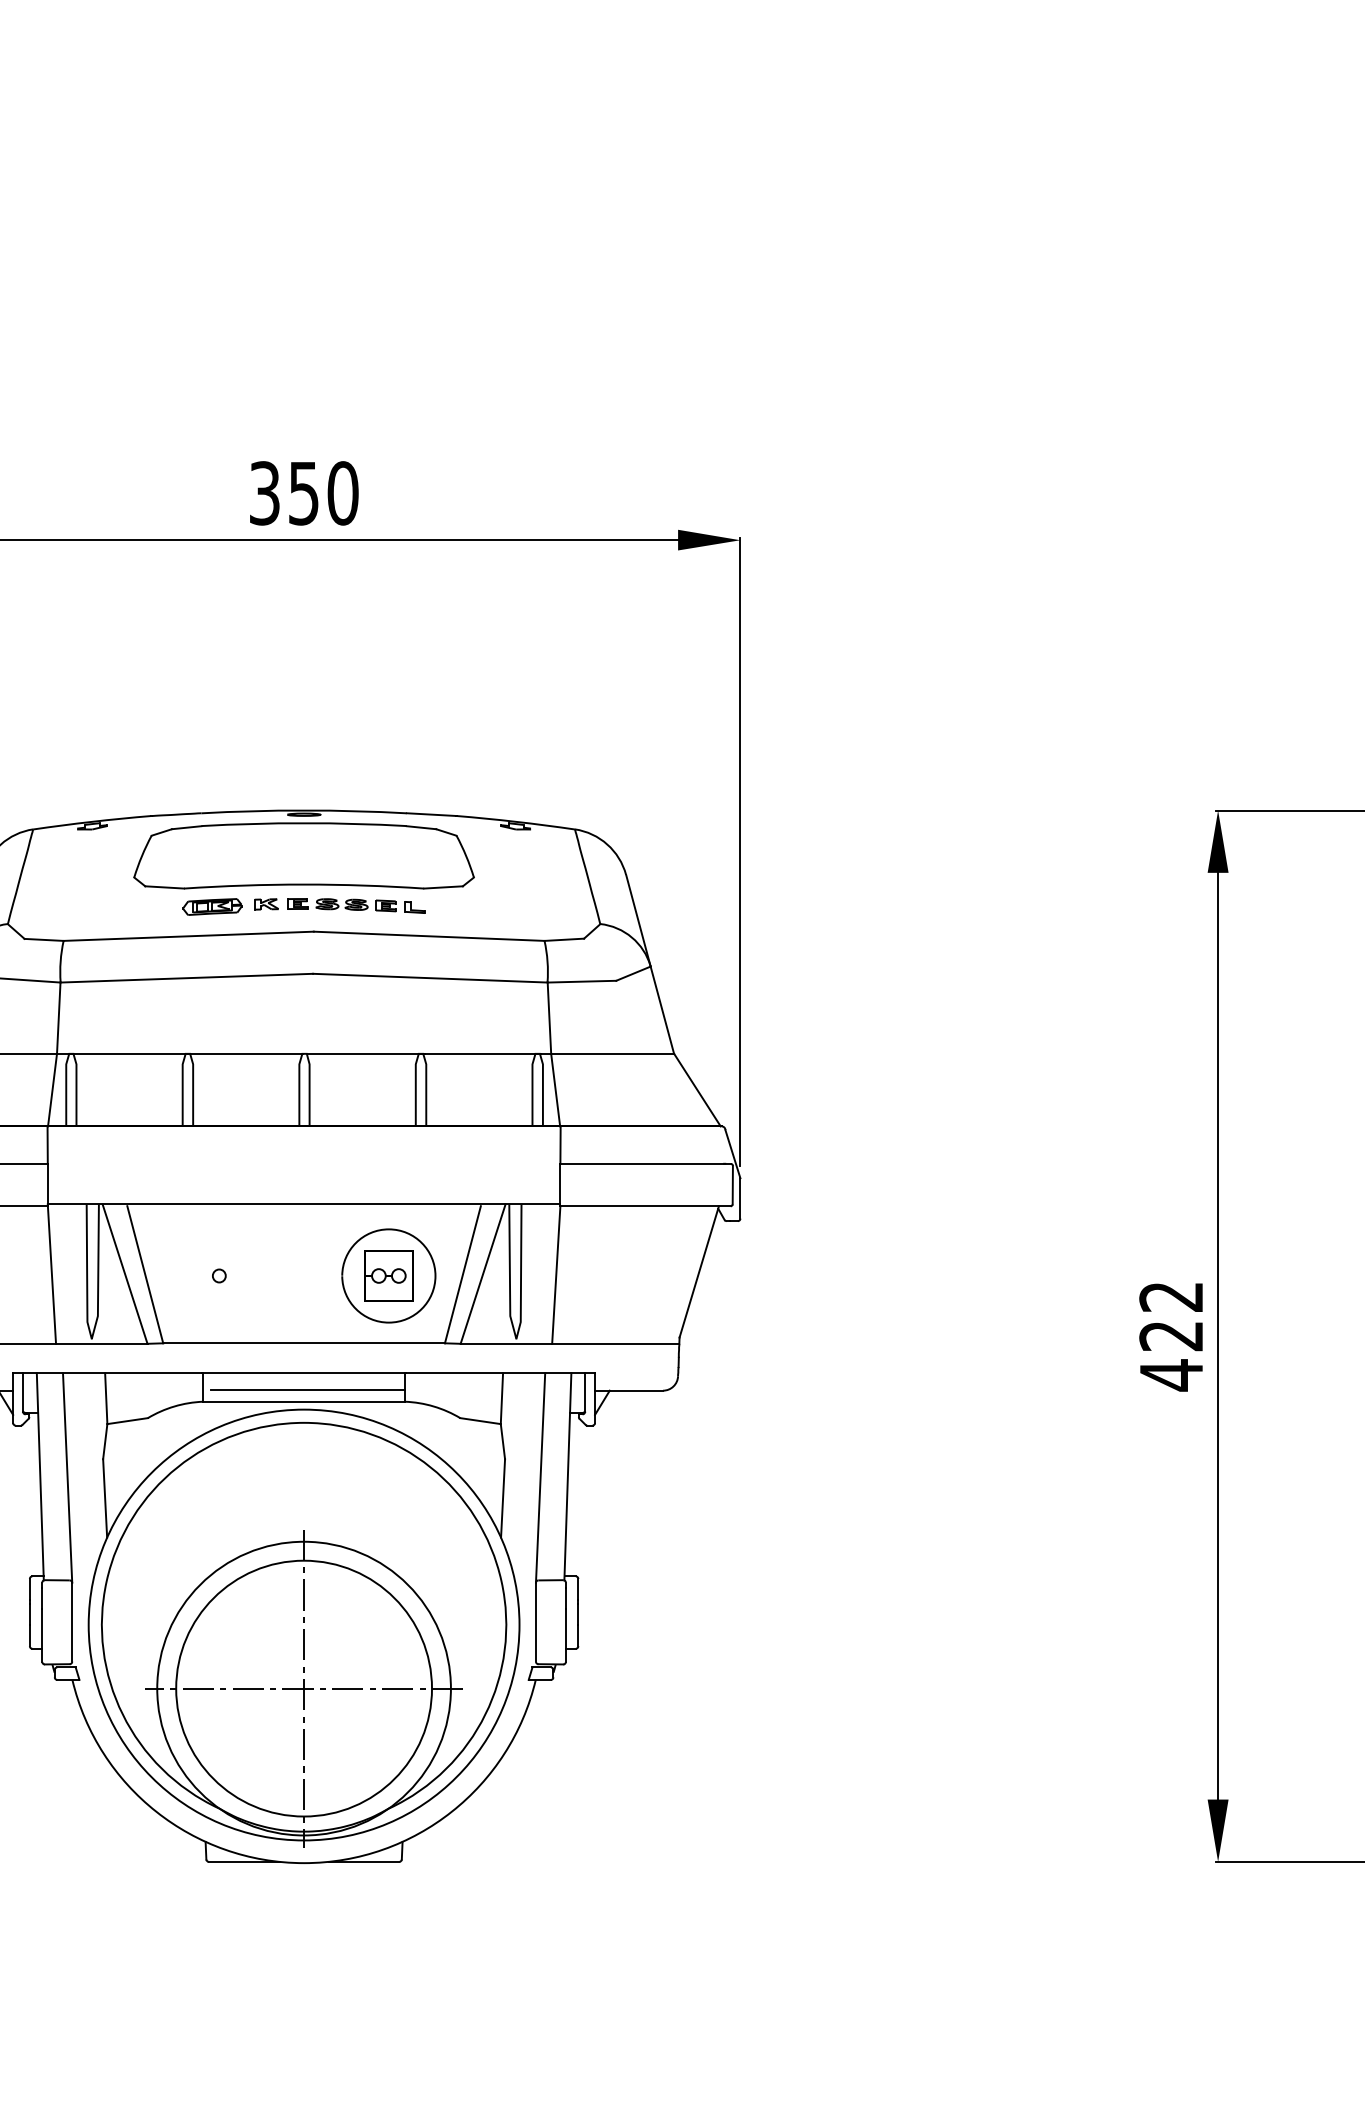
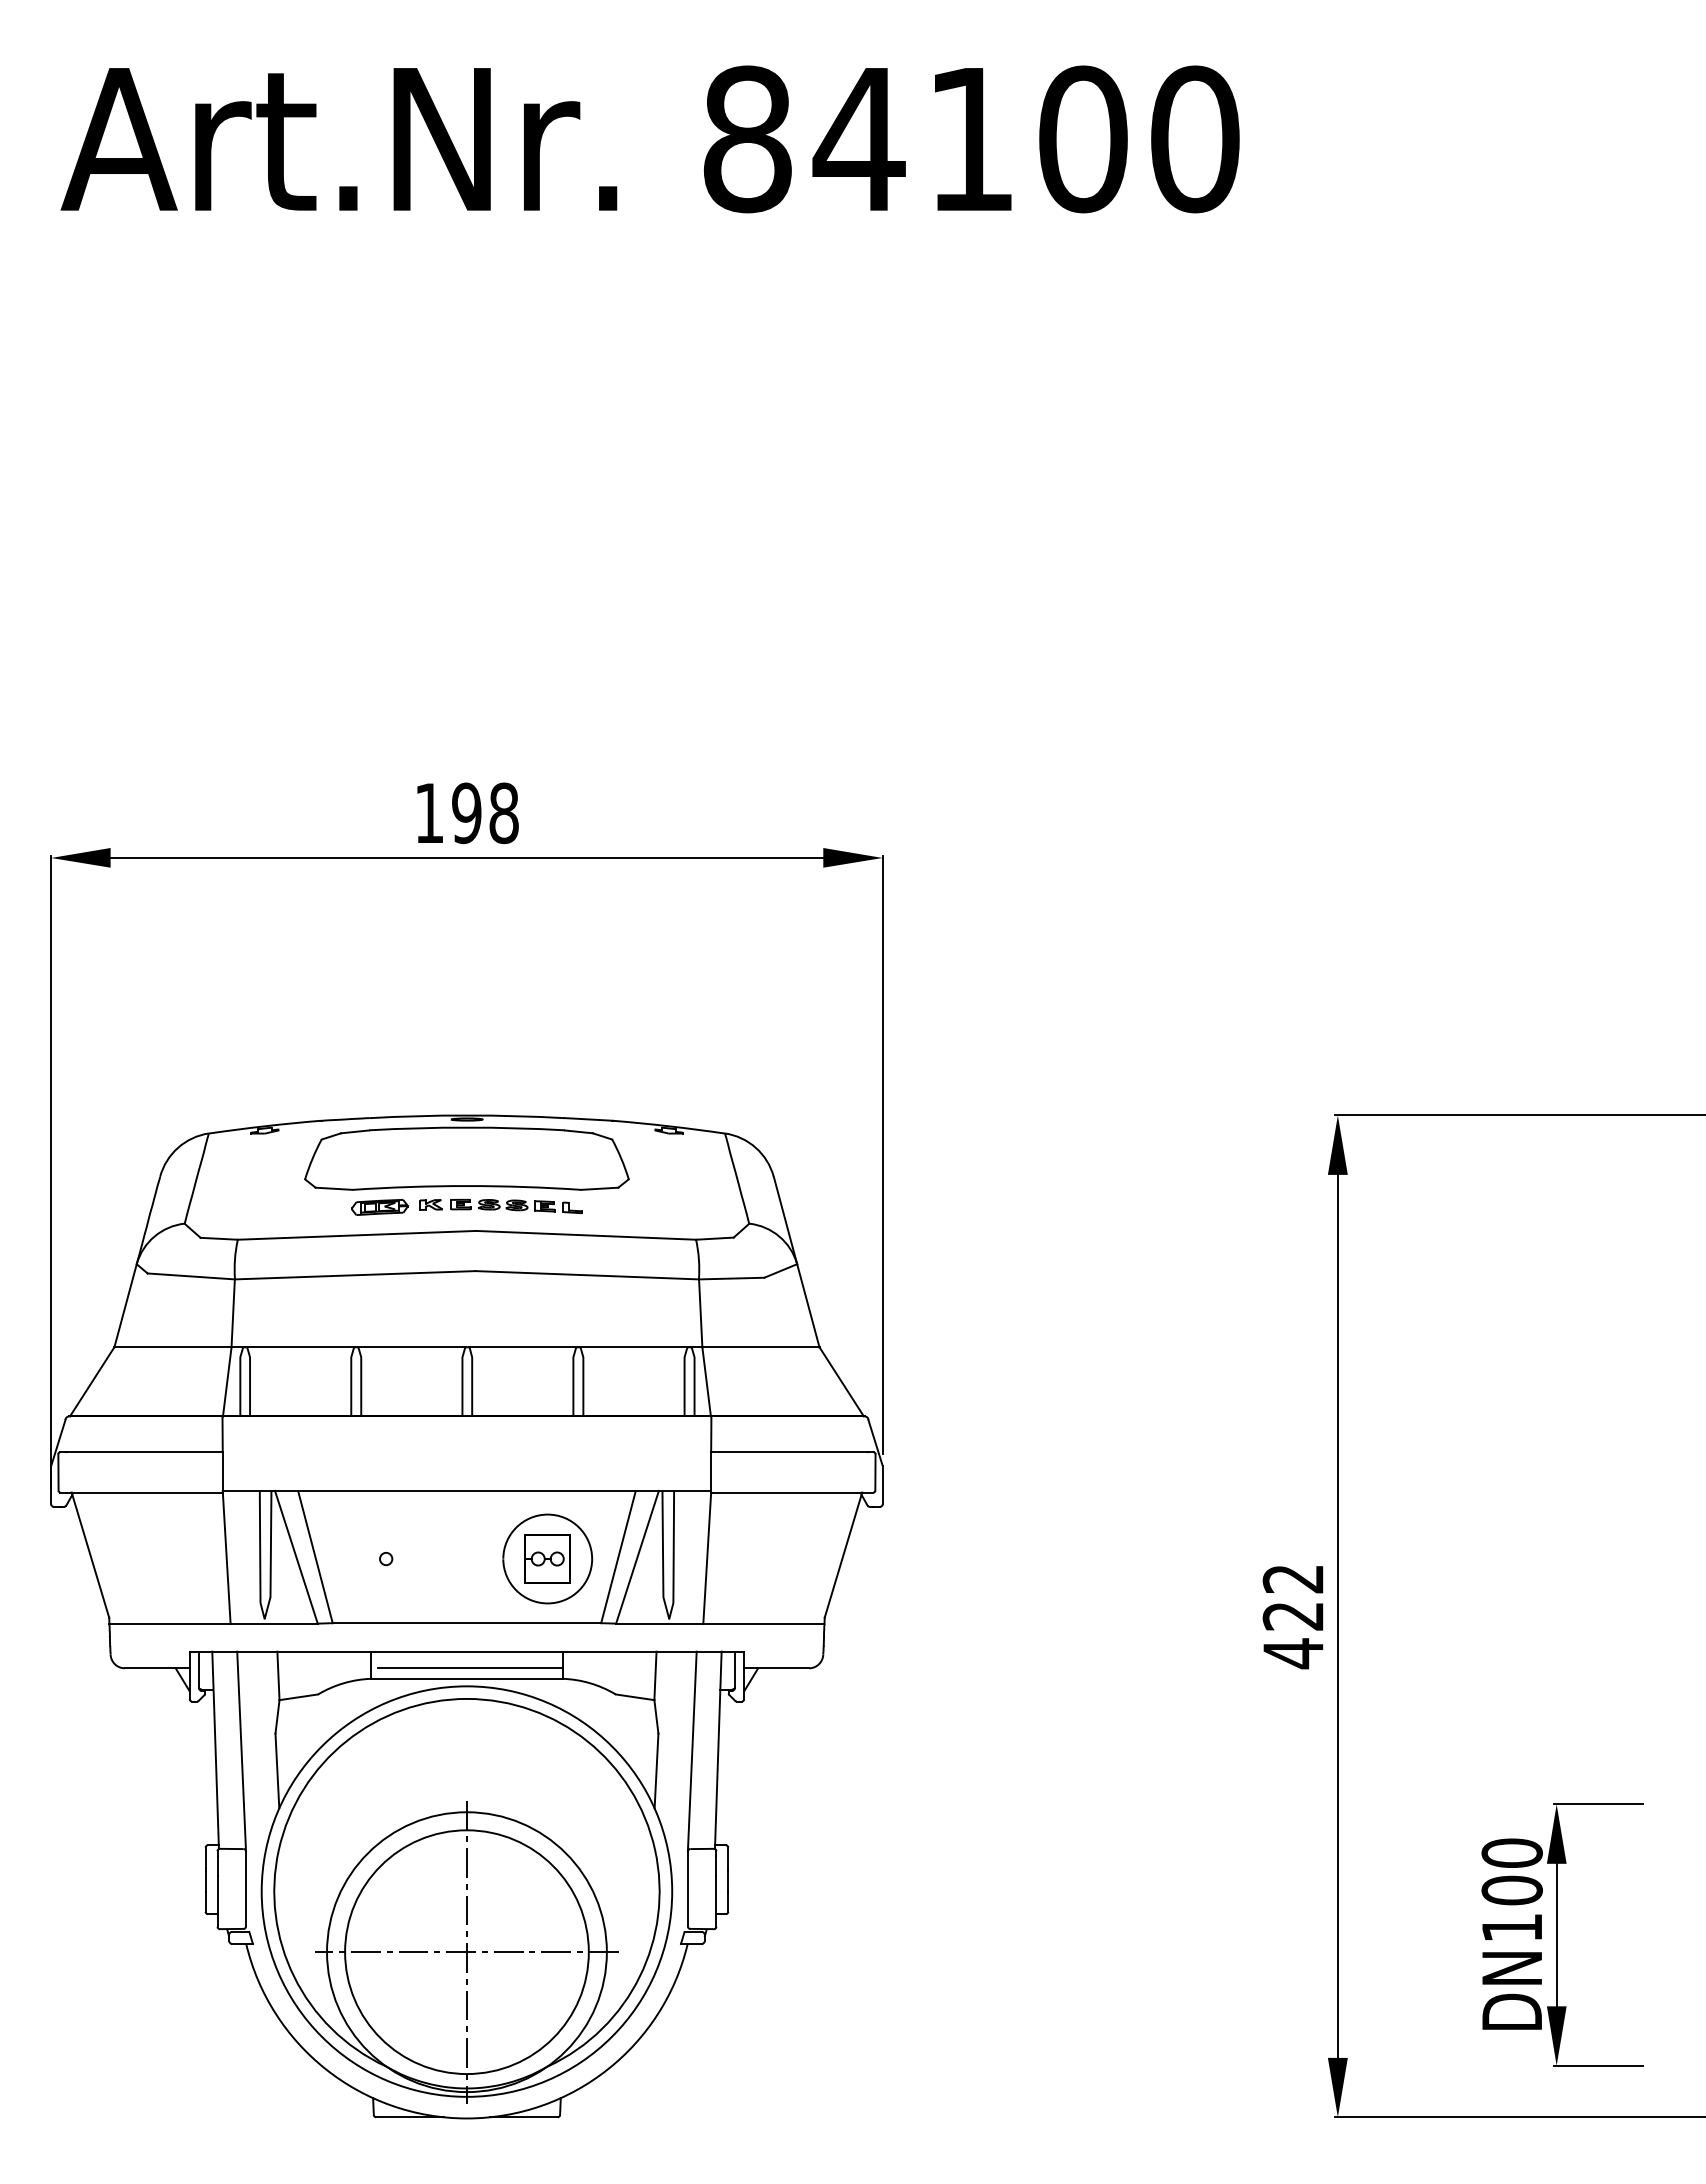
text: (303, 493) -> (466, 813), 350 -> 198

